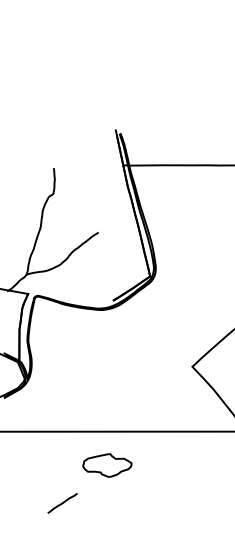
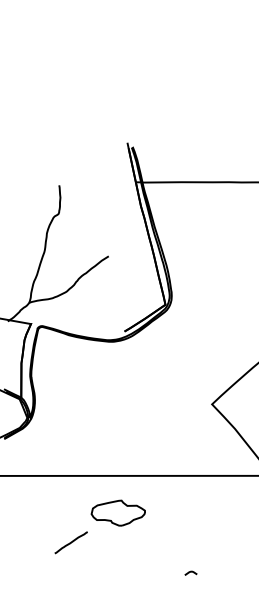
line: (62, 503) -> (71, 542), moved
curve: (173, 519) -> (191, 572), added

